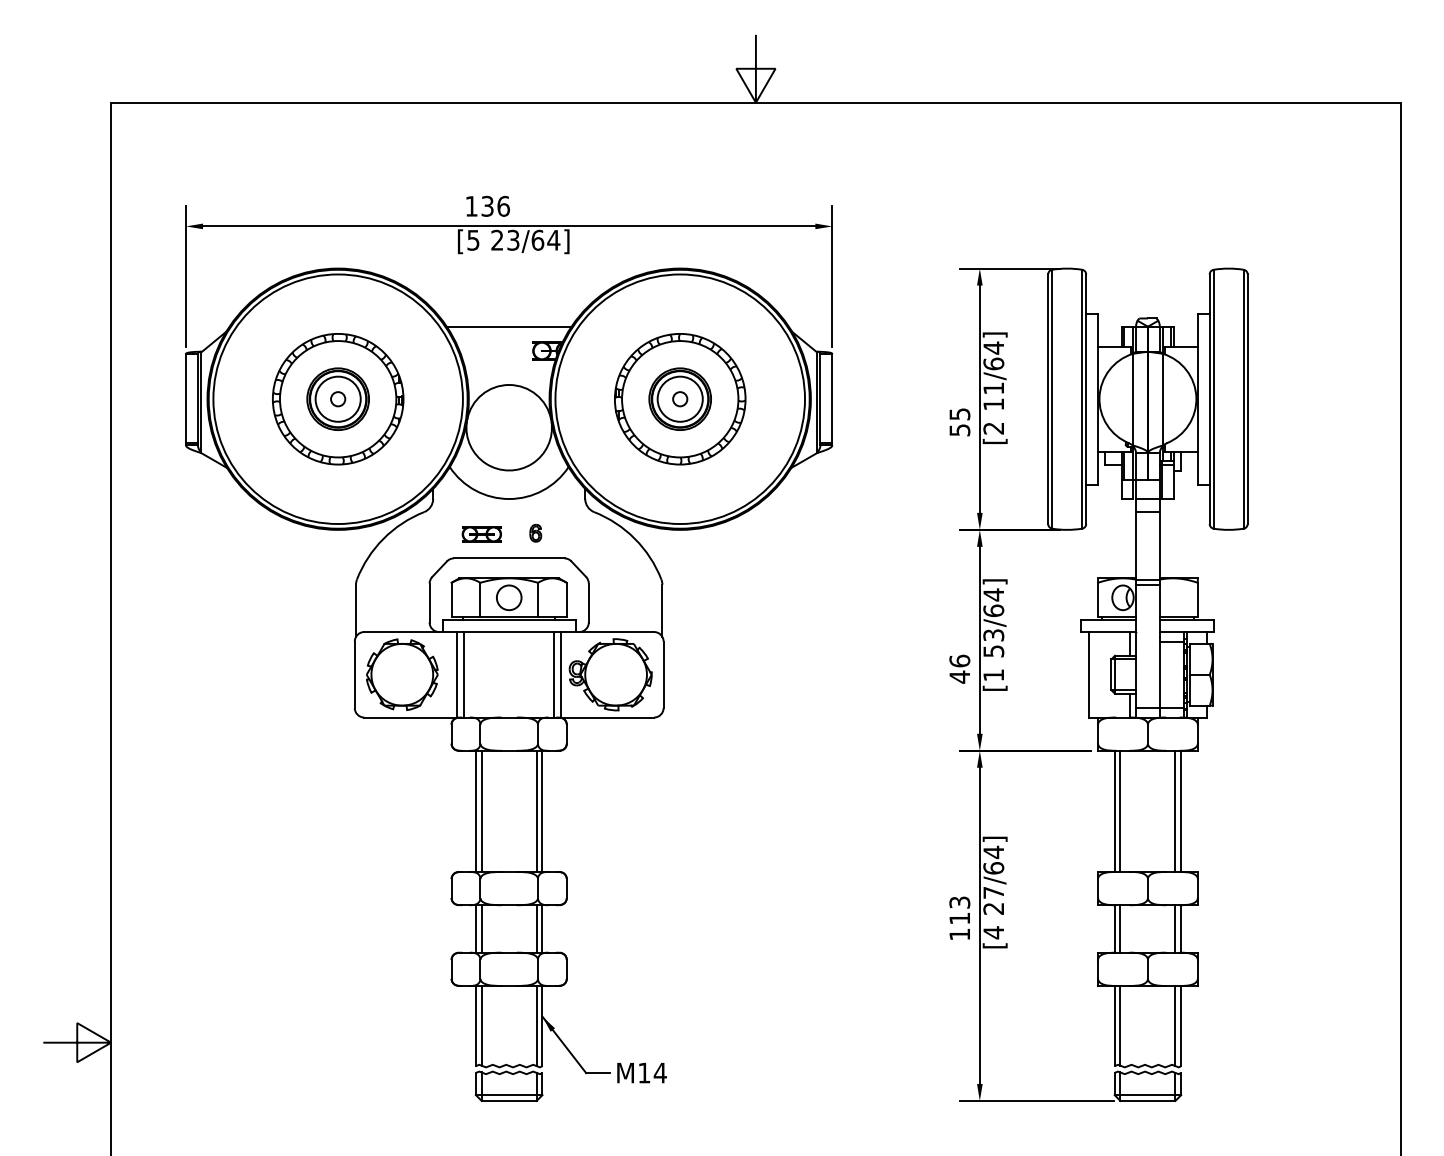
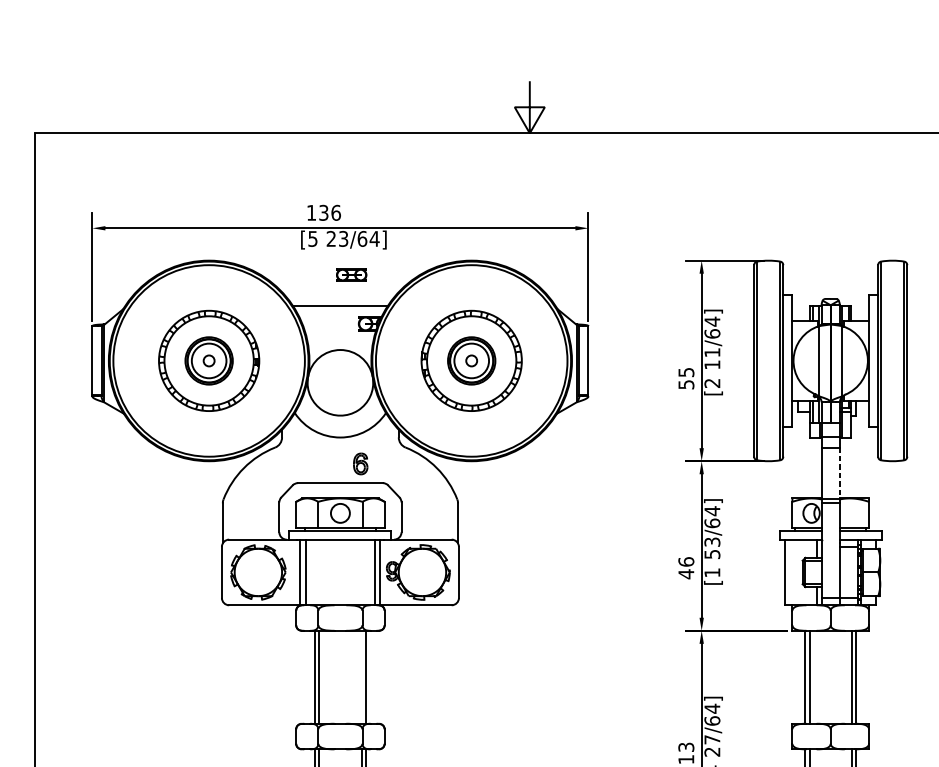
part: (535, 532) -> (360, 463), size x1.6
part: (481, 534) -> (351, 275), moved
line: (1159, 545) -> (839, 473), solid -> dashed
line: (536, 810) -> (361, 676), removed

